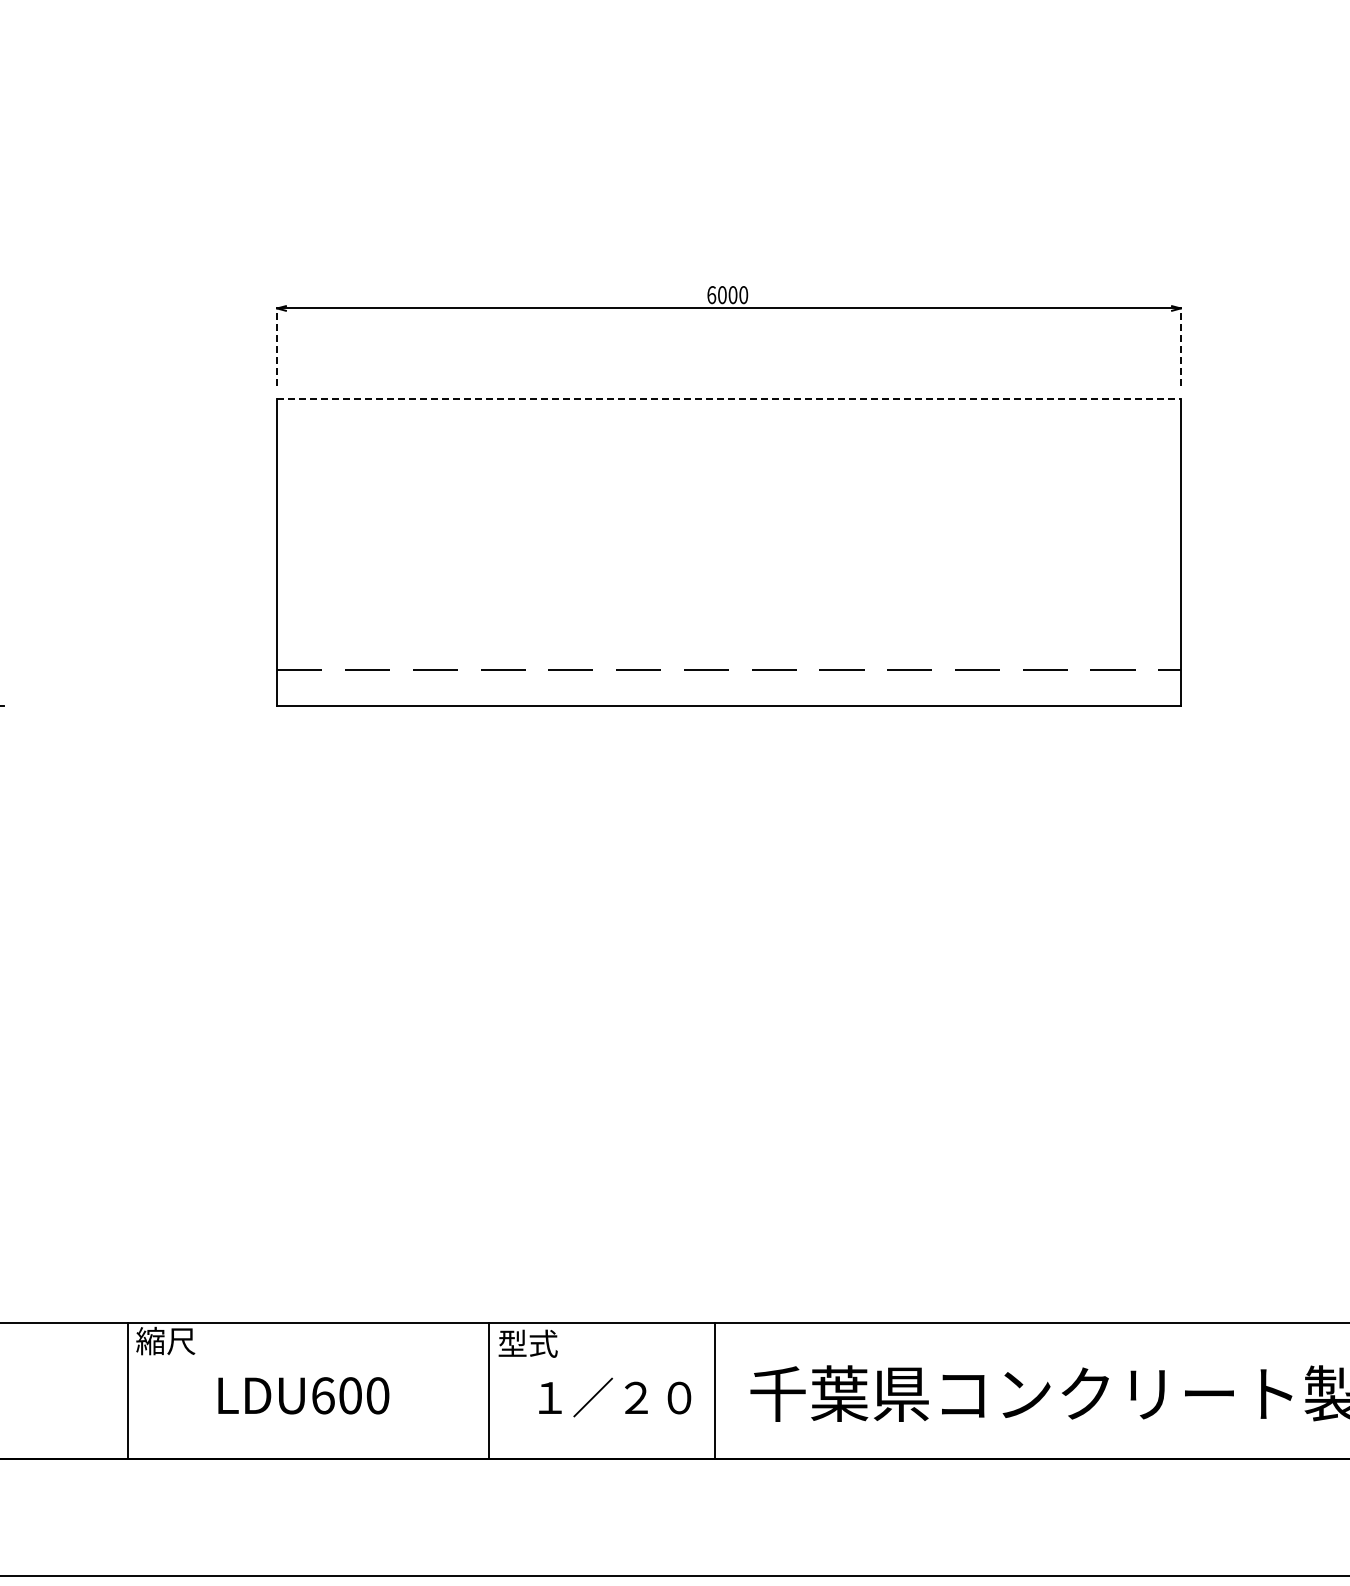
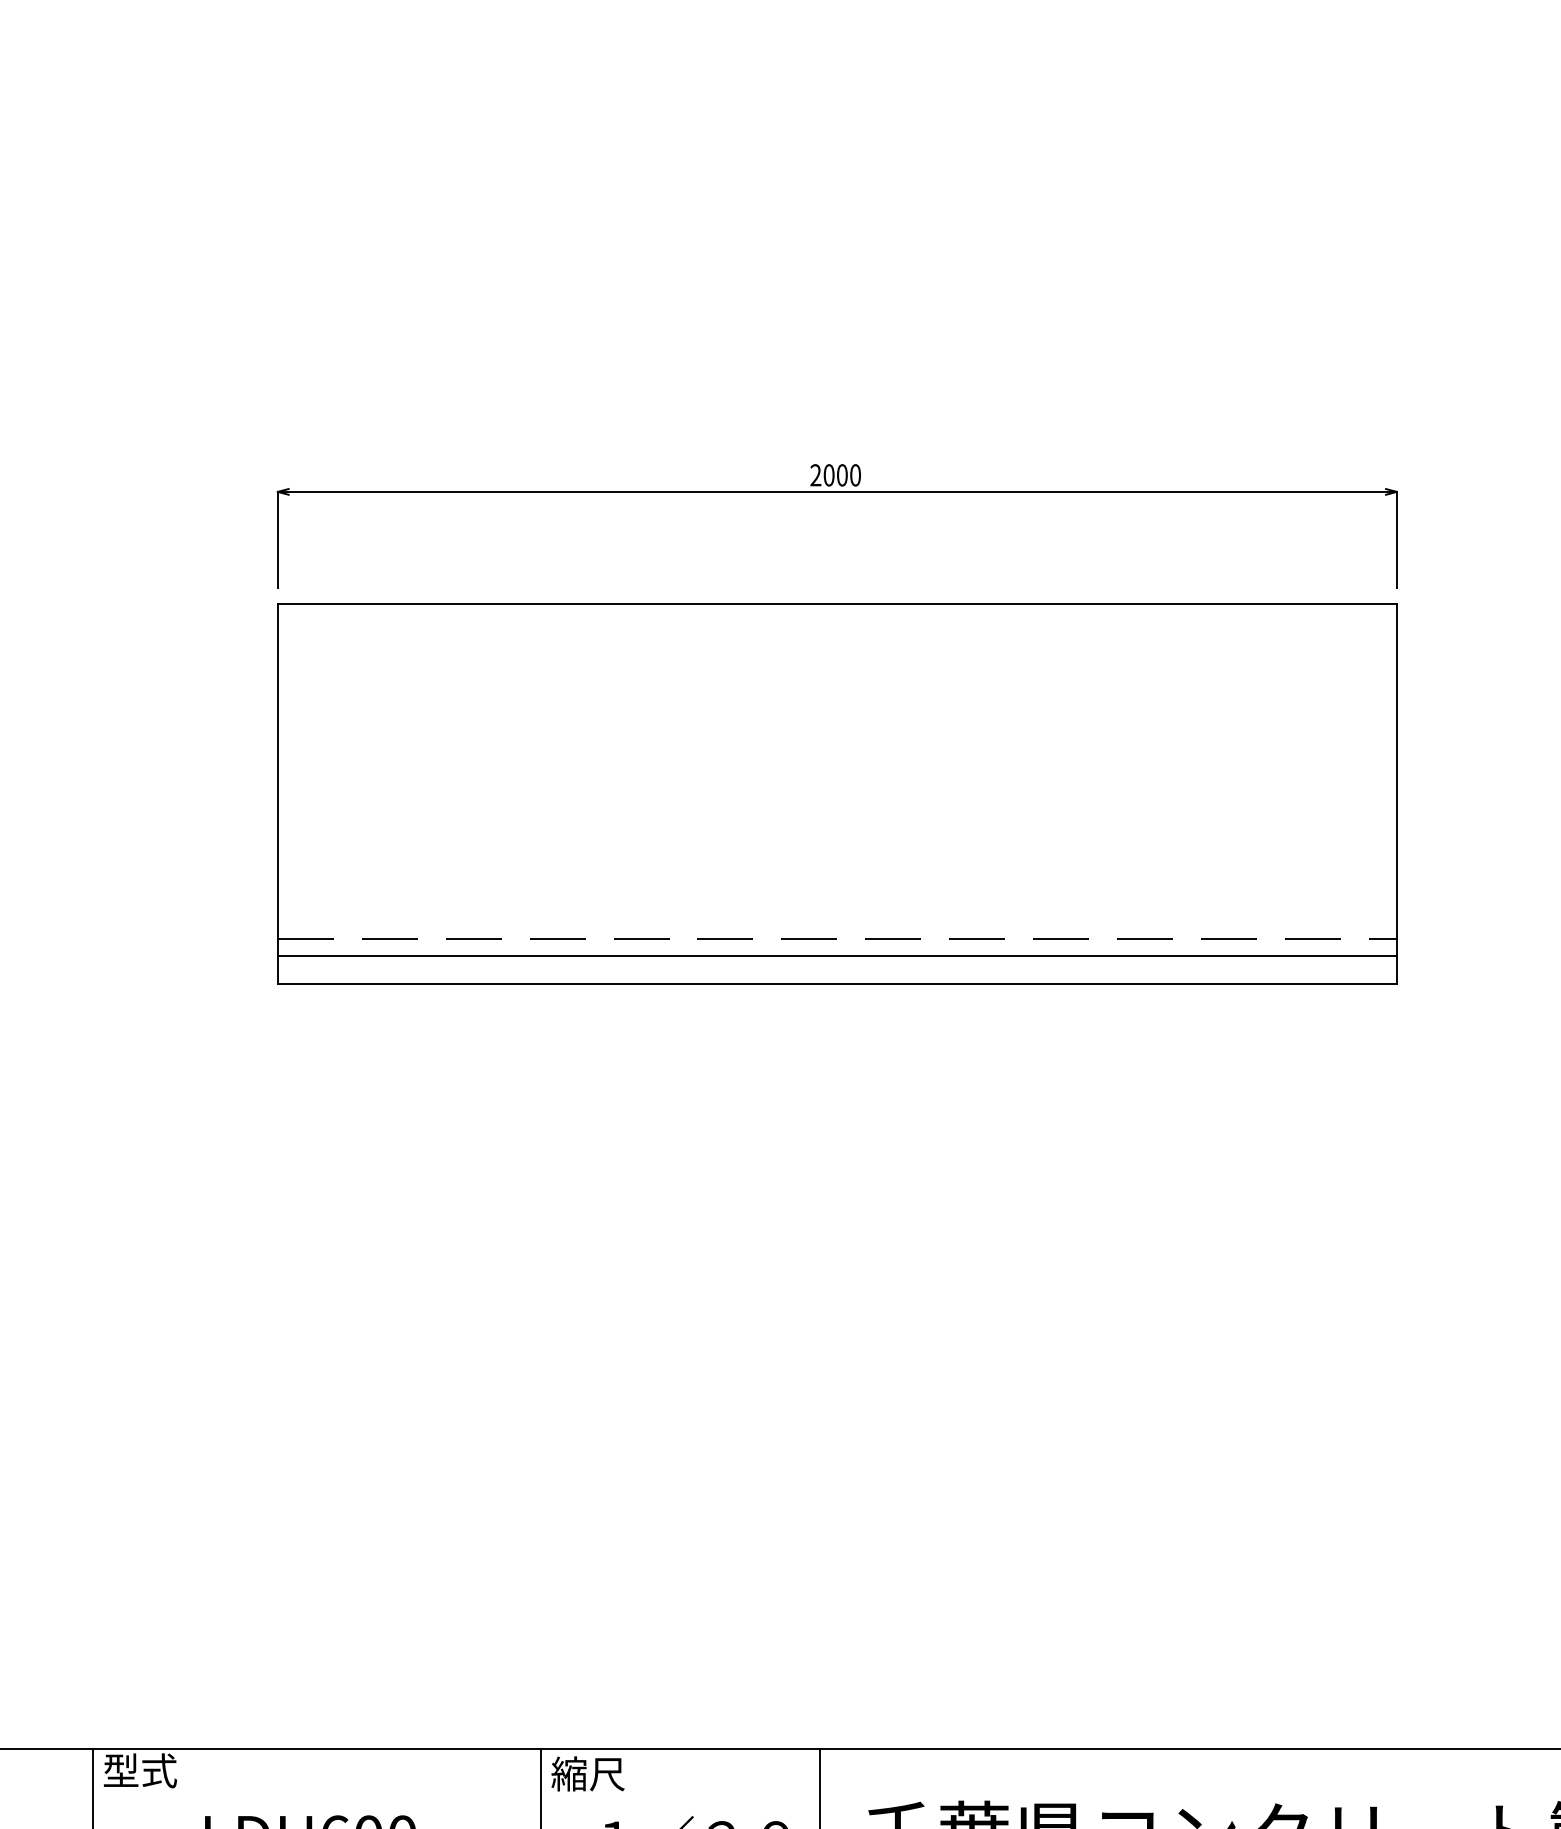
text: (711, 295) -> (815, 475), 6000 -> 2000
line: (277, 347) -> (278, 540), dashed -> solid
line: (1180, 347) -> (1396, 540), dashed -> solid
line: (729, 398) -> (837, 603), dashed -> solid
line: (728, 683) -> (836, 956), added
text: (165, 1340) -> (139, 1769), 縮尺 -> 型式
text: (527, 1343) -> (587, 1773), 型式 -> 縮尺

